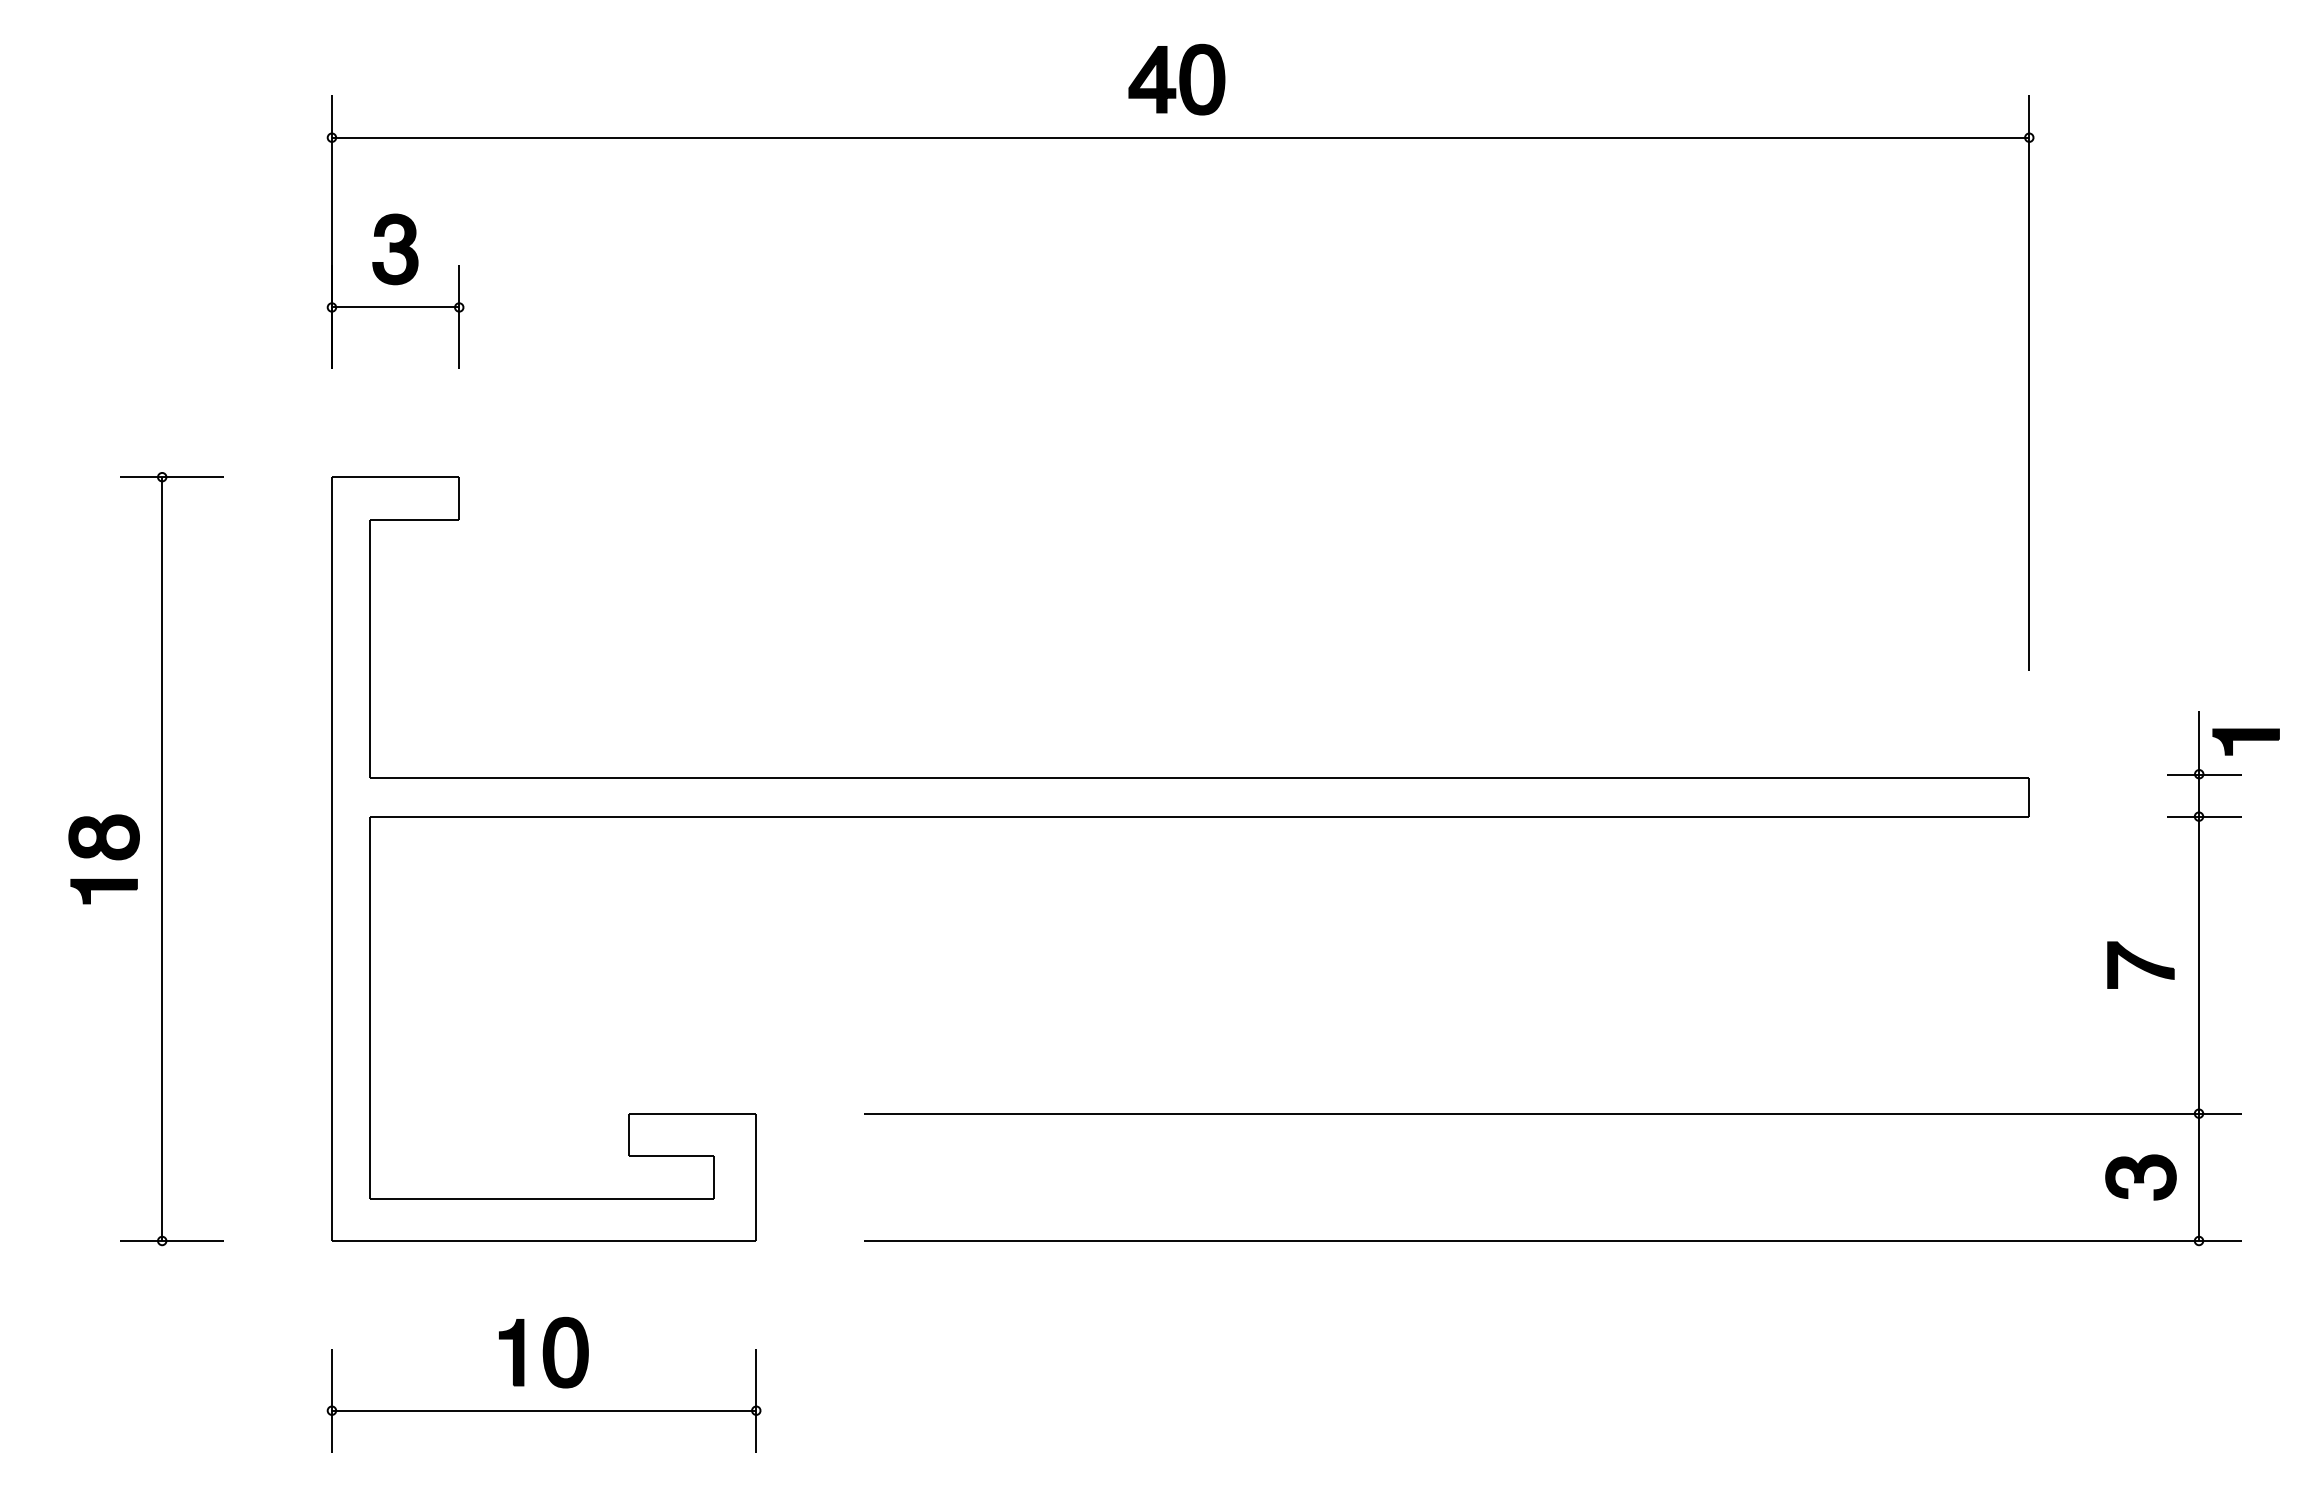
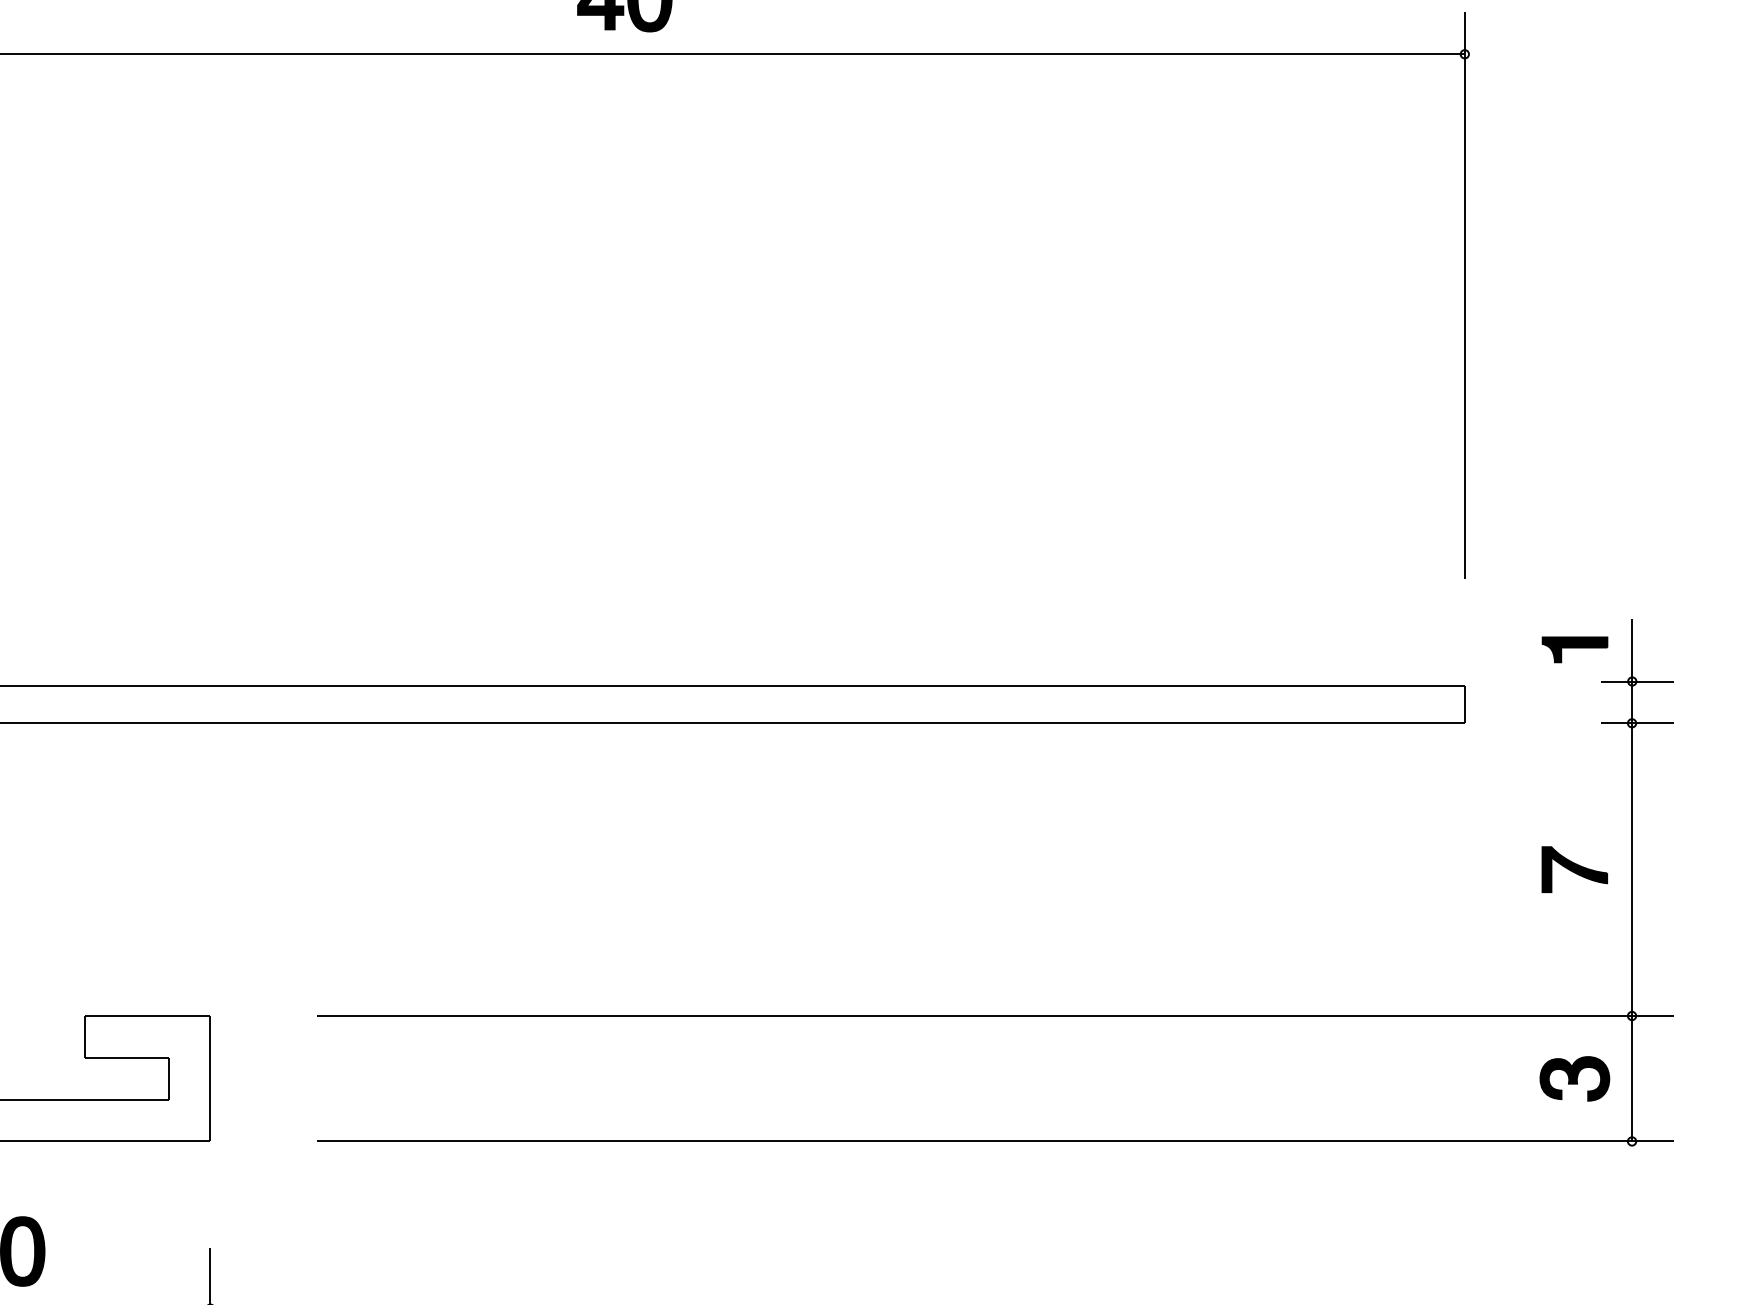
part: (2245, 741) -> (1574, 649), moved

